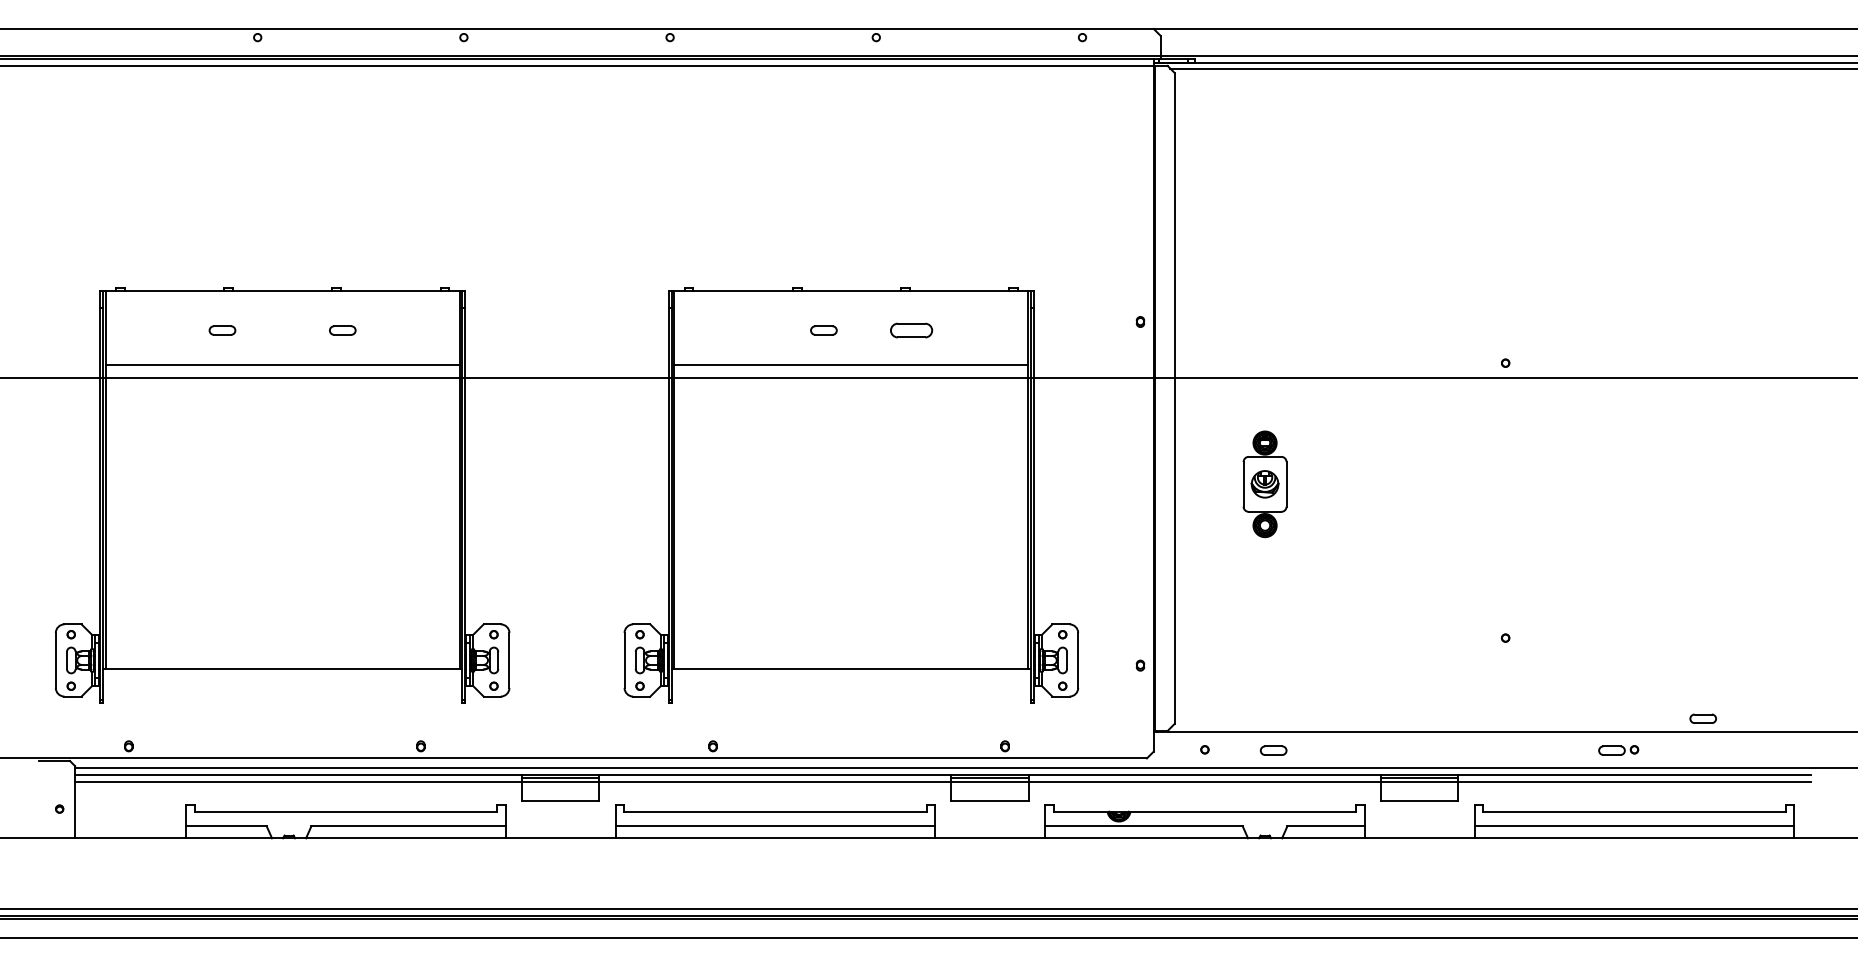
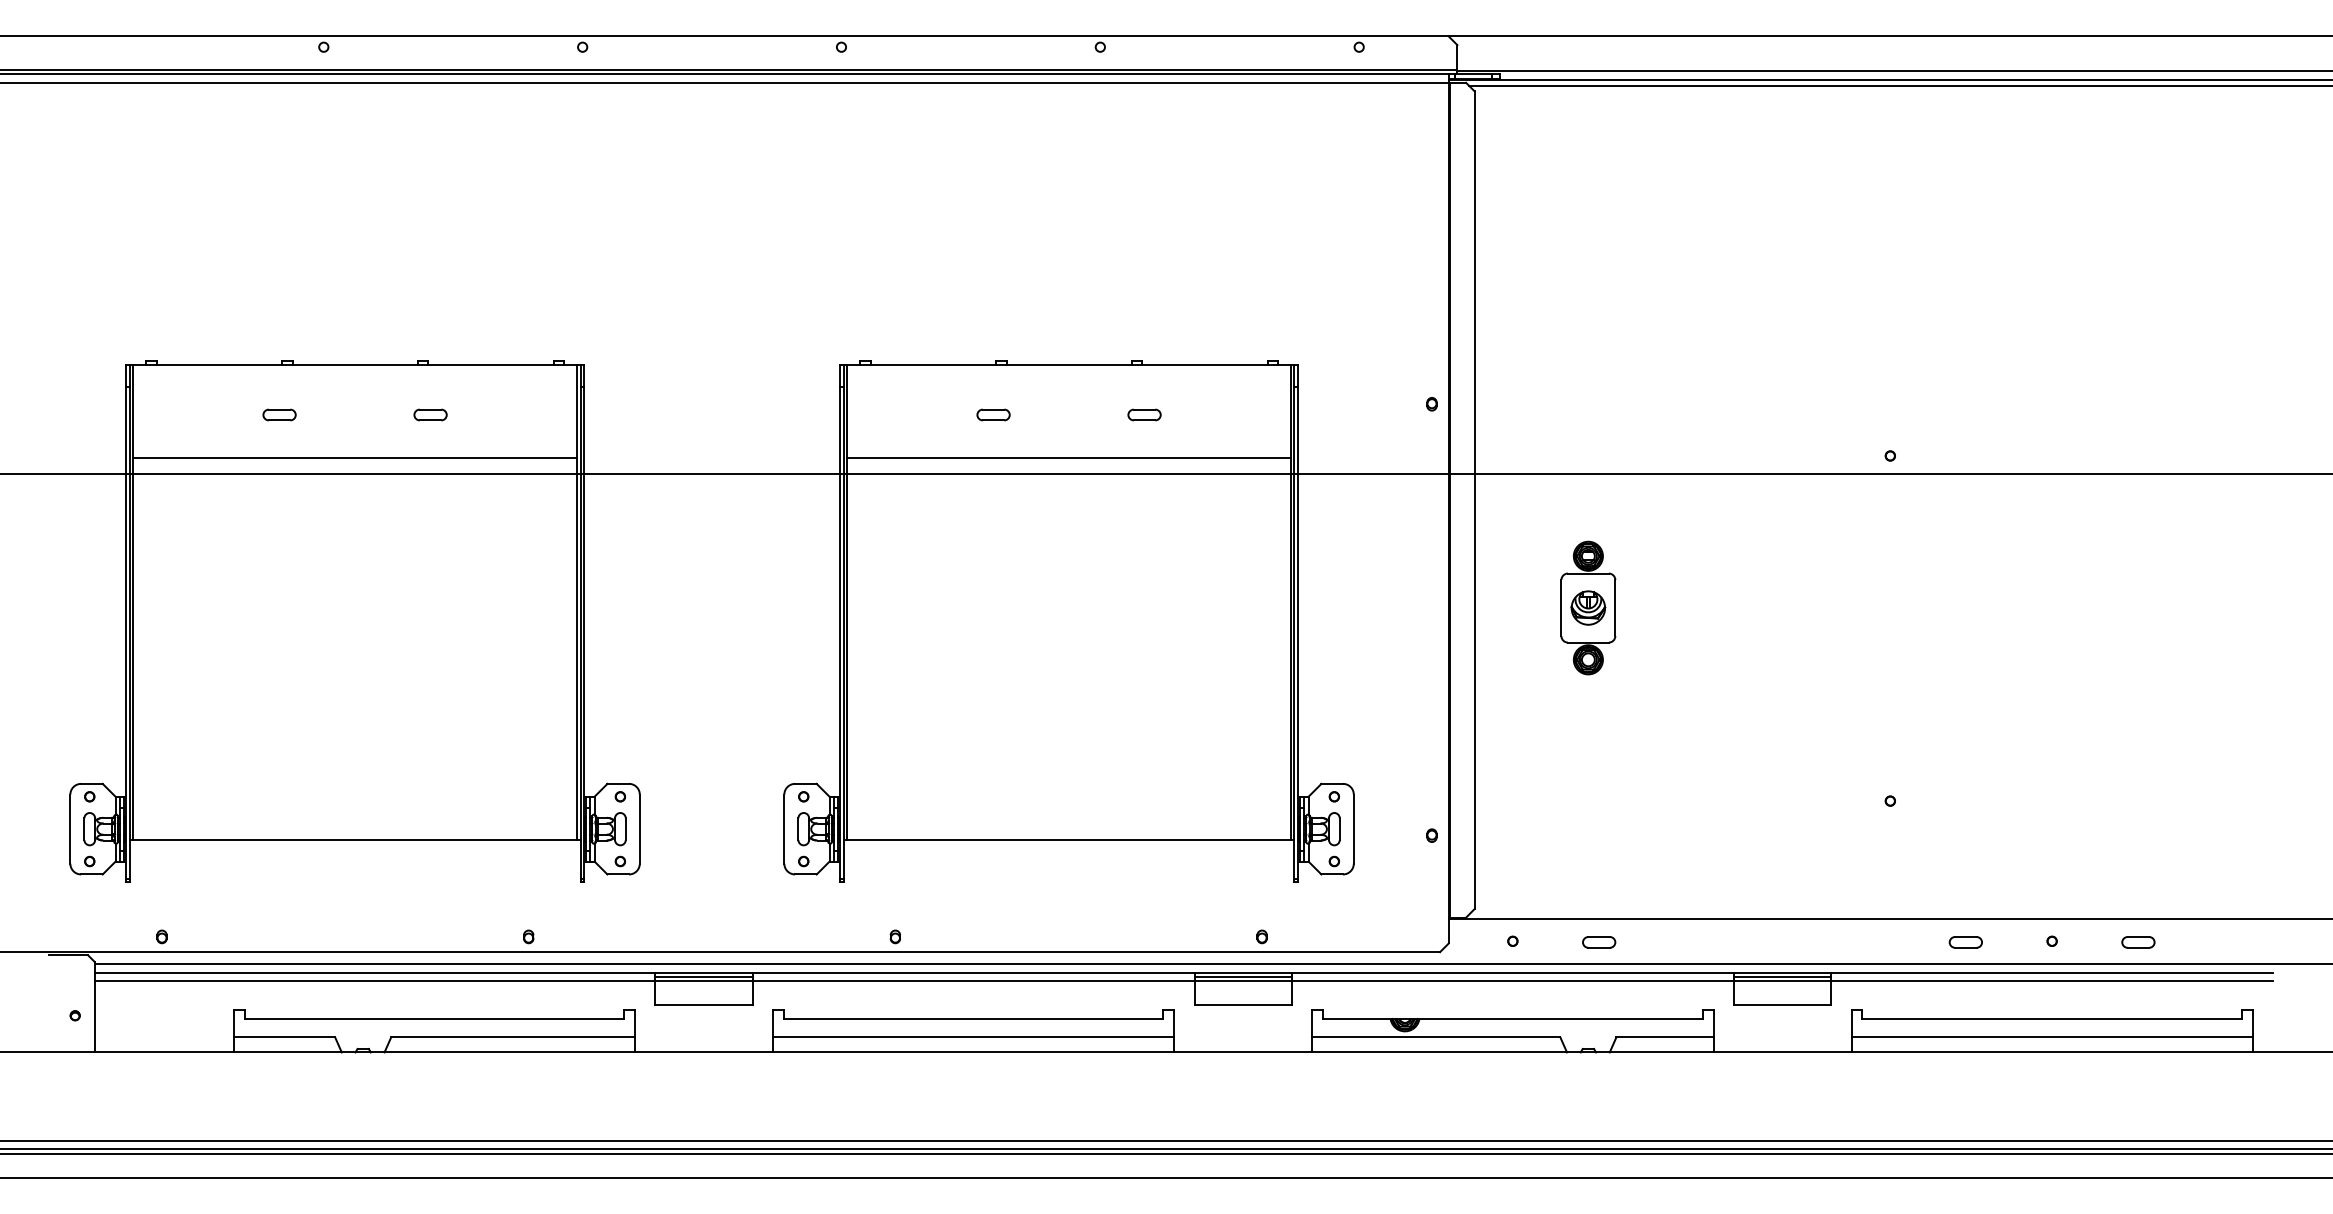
part: (823, 330) -> (993, 414), moved
part: (911, 330) -> (1144, 414), size x0.62
part: (1703, 718) -> (2138, 942), moved
part: (1611, 750) -> (1965, 942), moved

